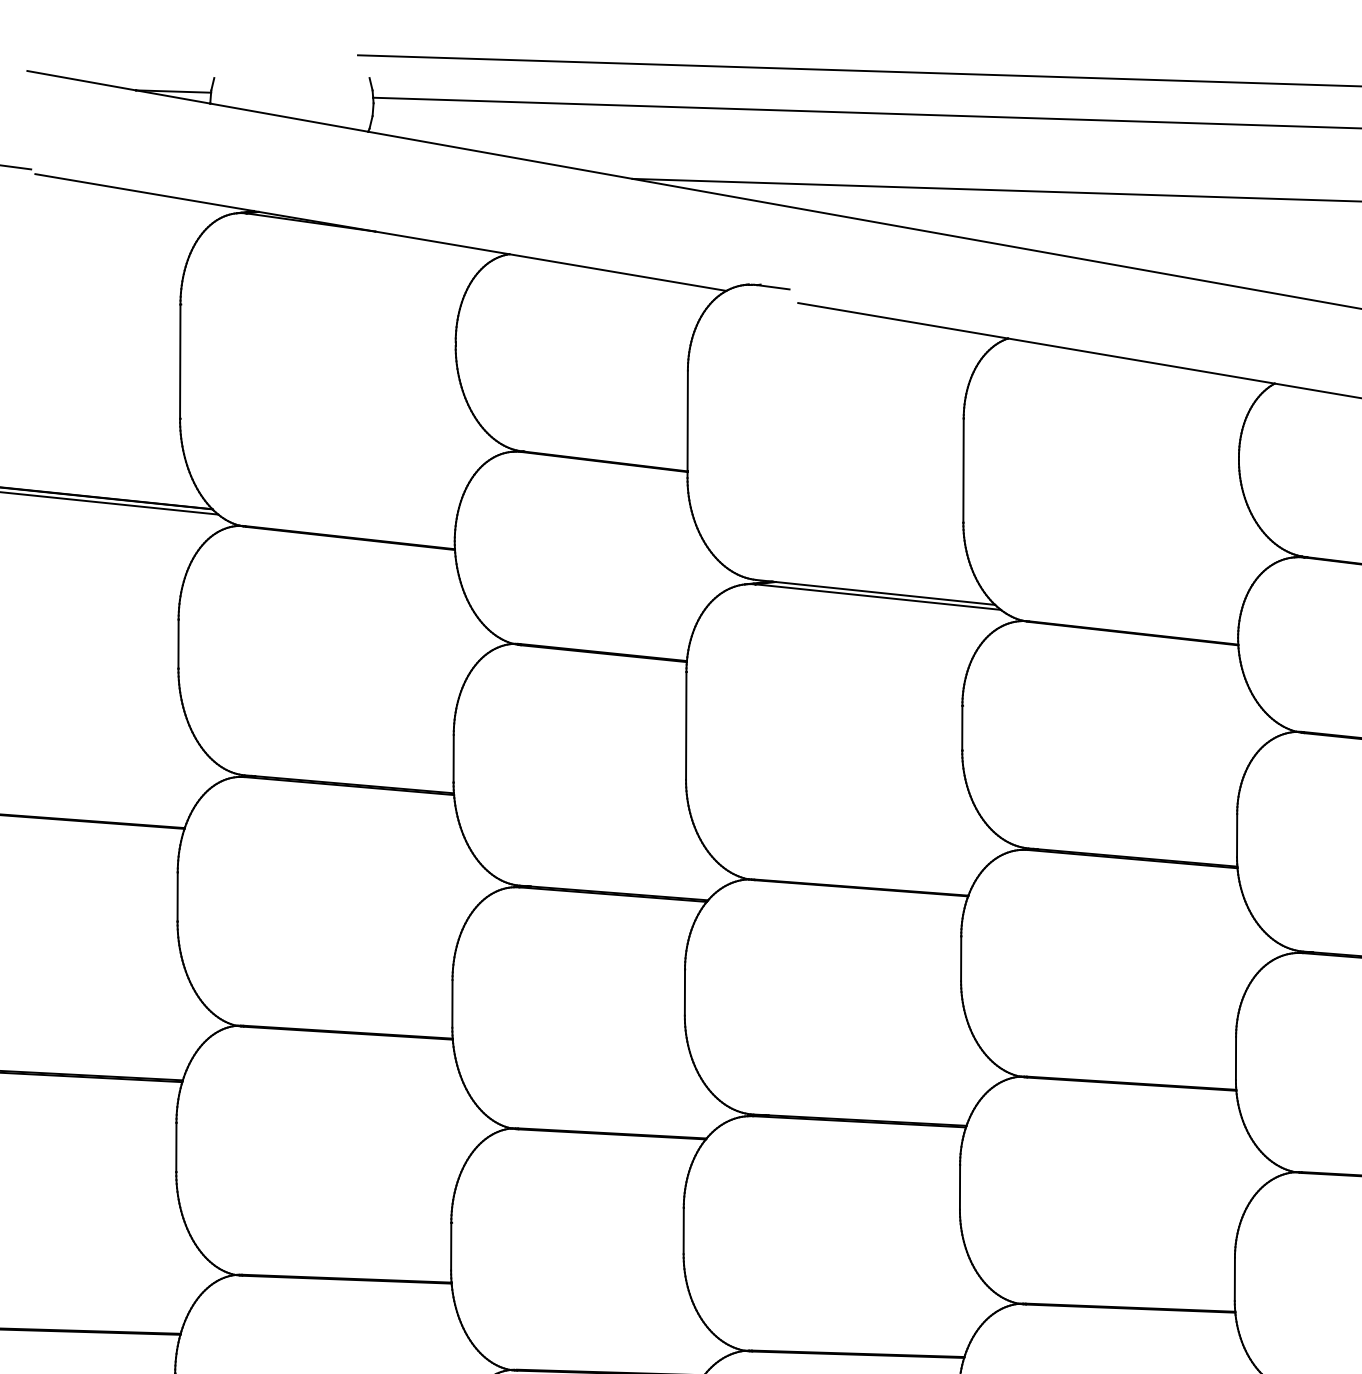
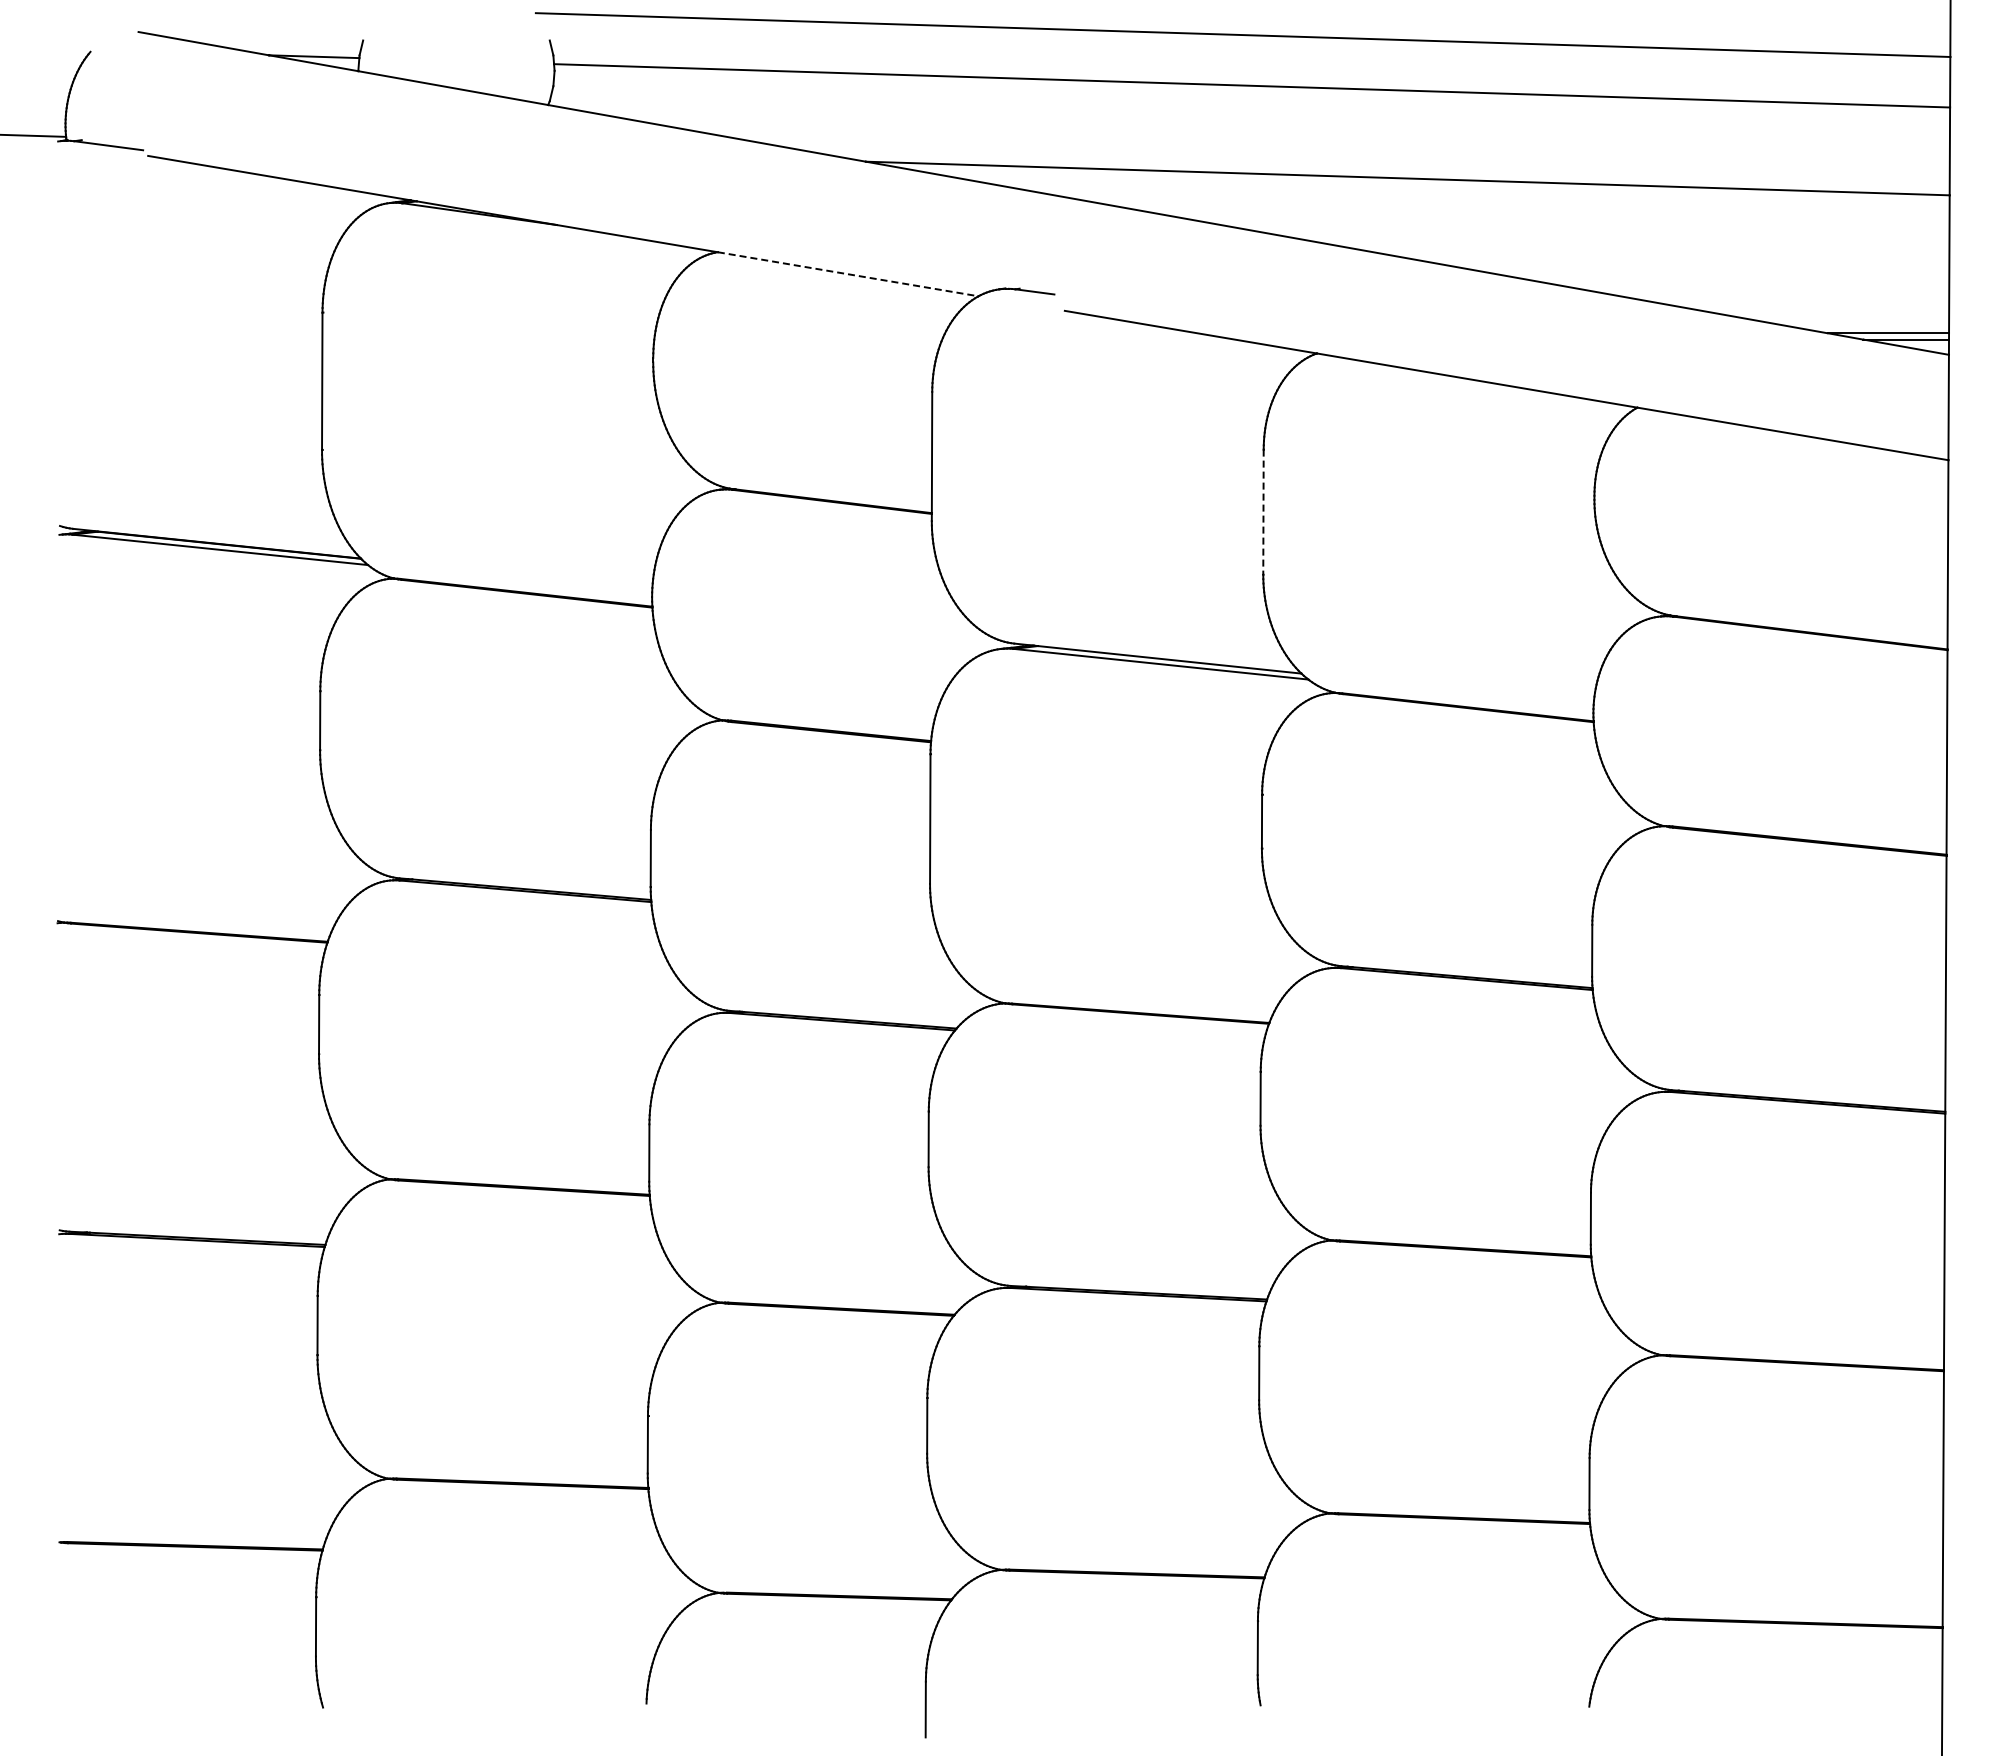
line: (618, 272) -> (848, 274), solid -> dashed
line: (963, 470) -> (1263, 512), solid -> dashed

